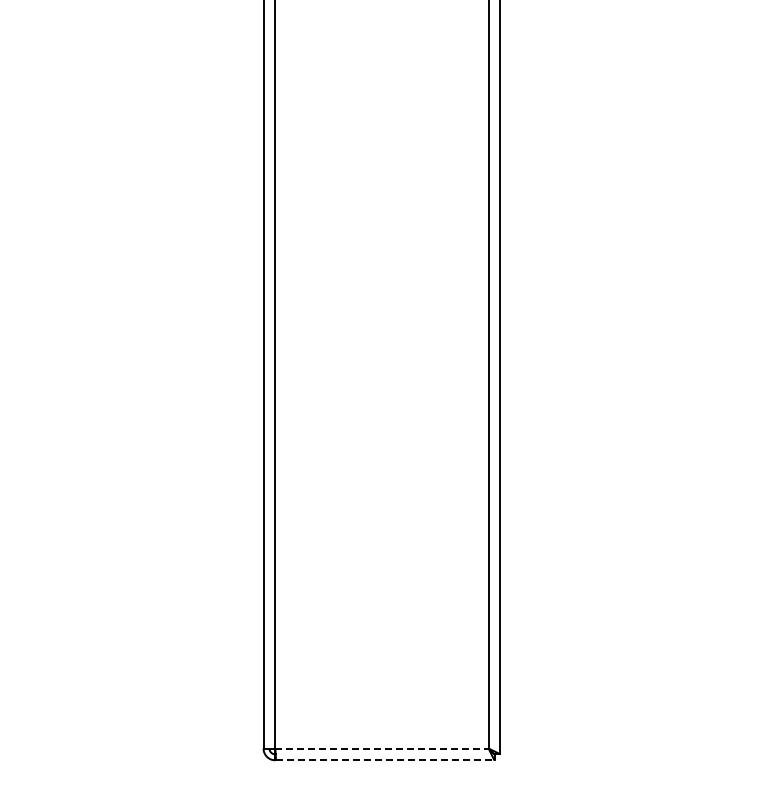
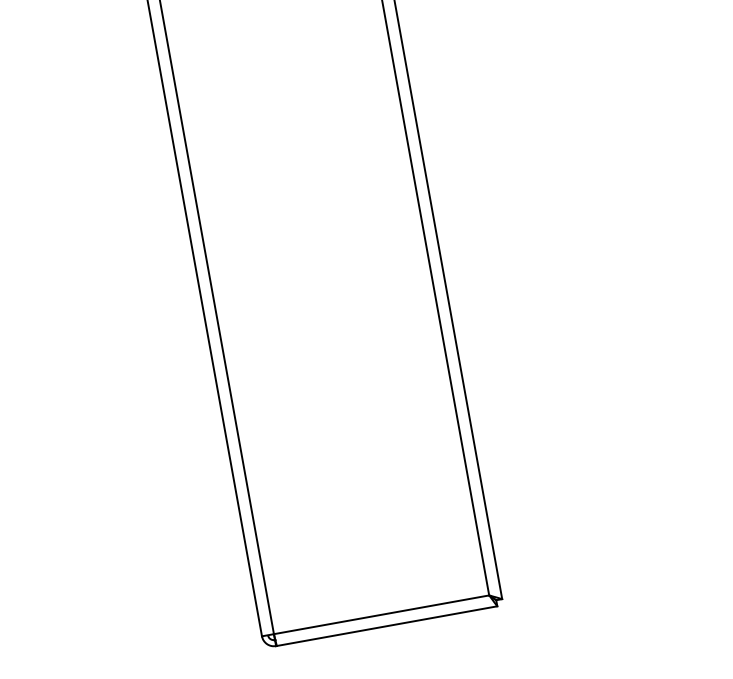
line: (381, 748) -> (381, 614), dashed -> solid
line: (385, 760) -> (387, 626), dashed -> solid

